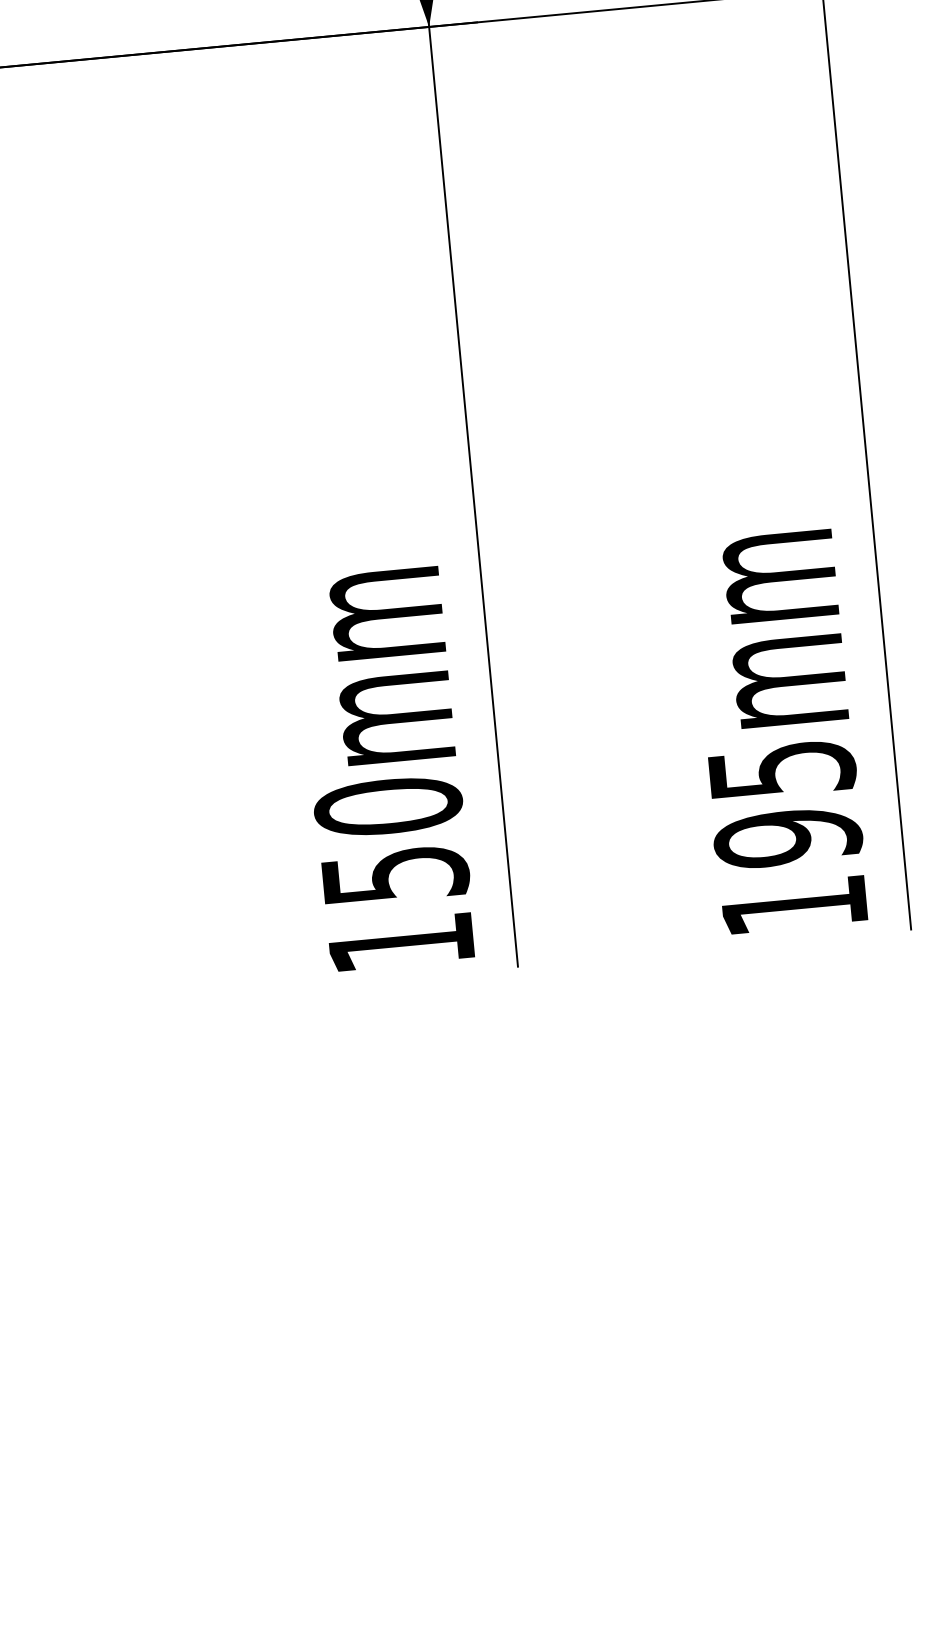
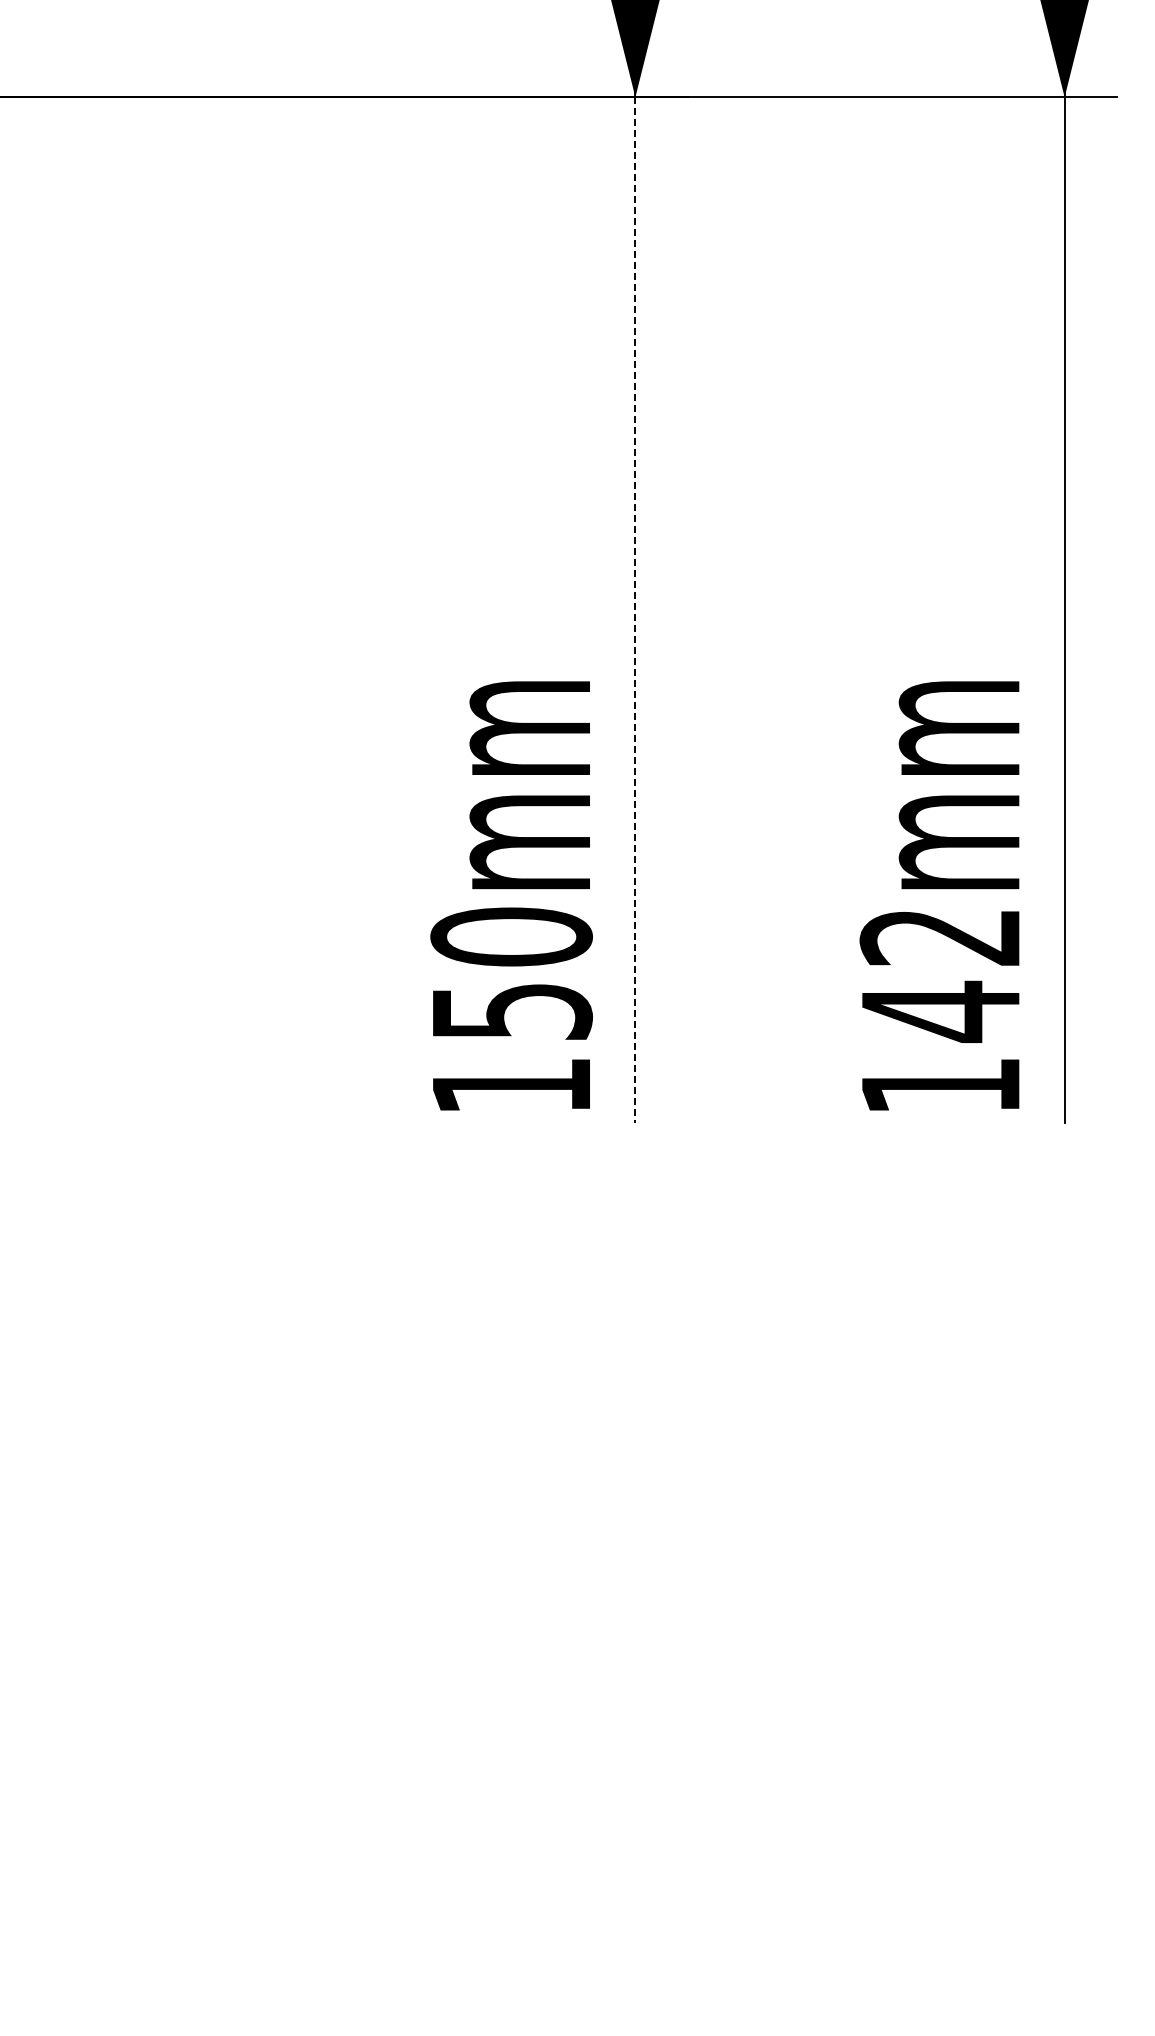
line: (473, 496) -> (635, 610), solid -> dashed
text: (784, 805) -> (940, 976), 195mm -> 142mm

